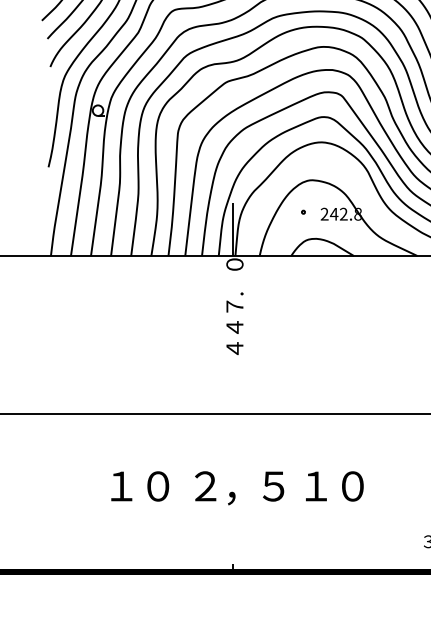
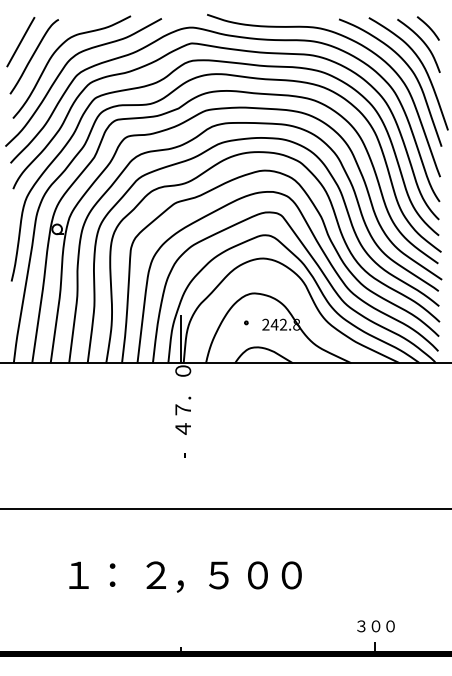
text: (234, 349) -> (182, 449), ４ -> -
text: (158, 486) -> (112, 575), ０ -> ：
text: (315, 486) -> (257, 575), １ -> ０

